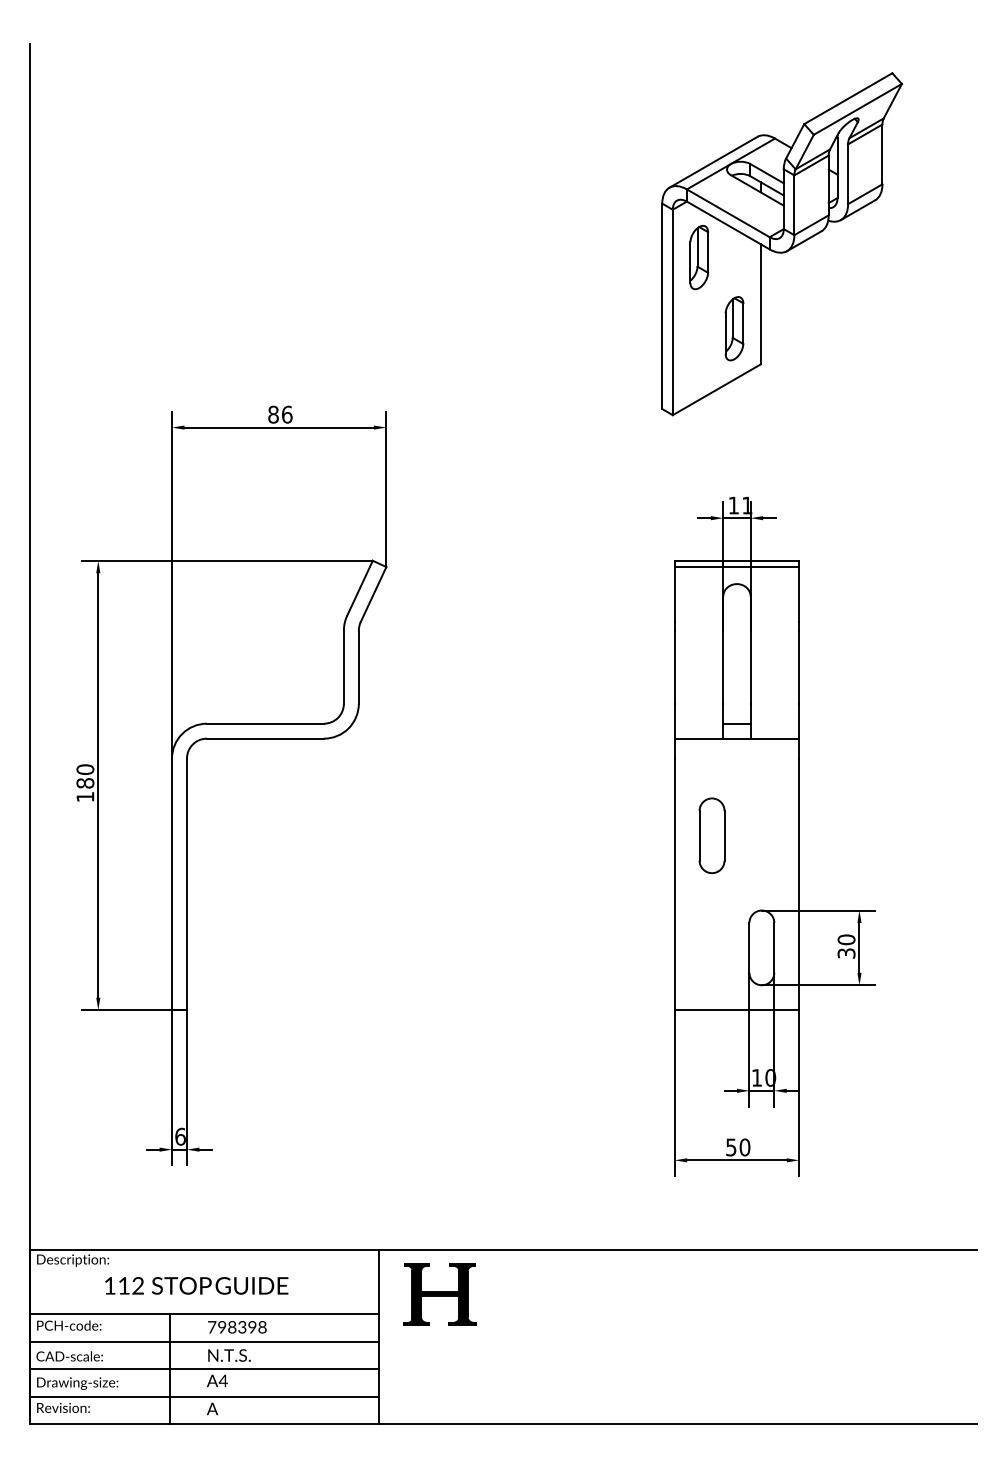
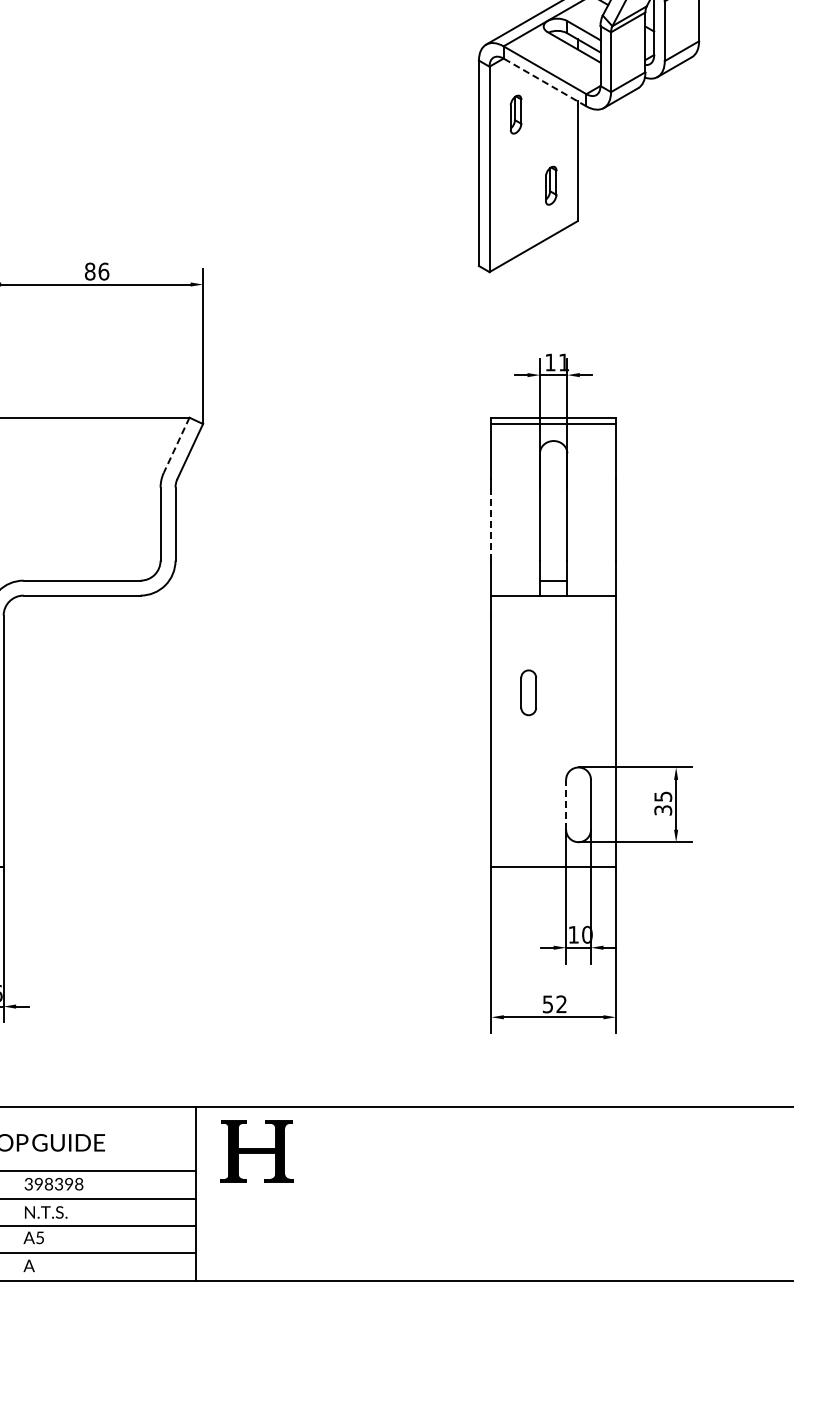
line: (728, 225) -> (545, 82), solid -> dashed
part: (699, 257) -> (516, 114), size x0.6
part: (734, 328) -> (551, 185), size x0.6
line: (359, 588) -> (176, 445), solid -> dashed
line: (674, 667) -> (491, 524), solid -> dashed
part: (711, 835) -> (528, 692), size x0.6
text: (846, 939) -> (663, 796), 30 -> 35
line: (749, 947) -> (566, 804), solid -> dashed
text: (744, 1147) -> (561, 1004), 50 -> 52
text: (212, 1327) -> (29, 1184), 798398 -> 398398
text: (222, 1380) -> (39, 1237), A4 -> A5

